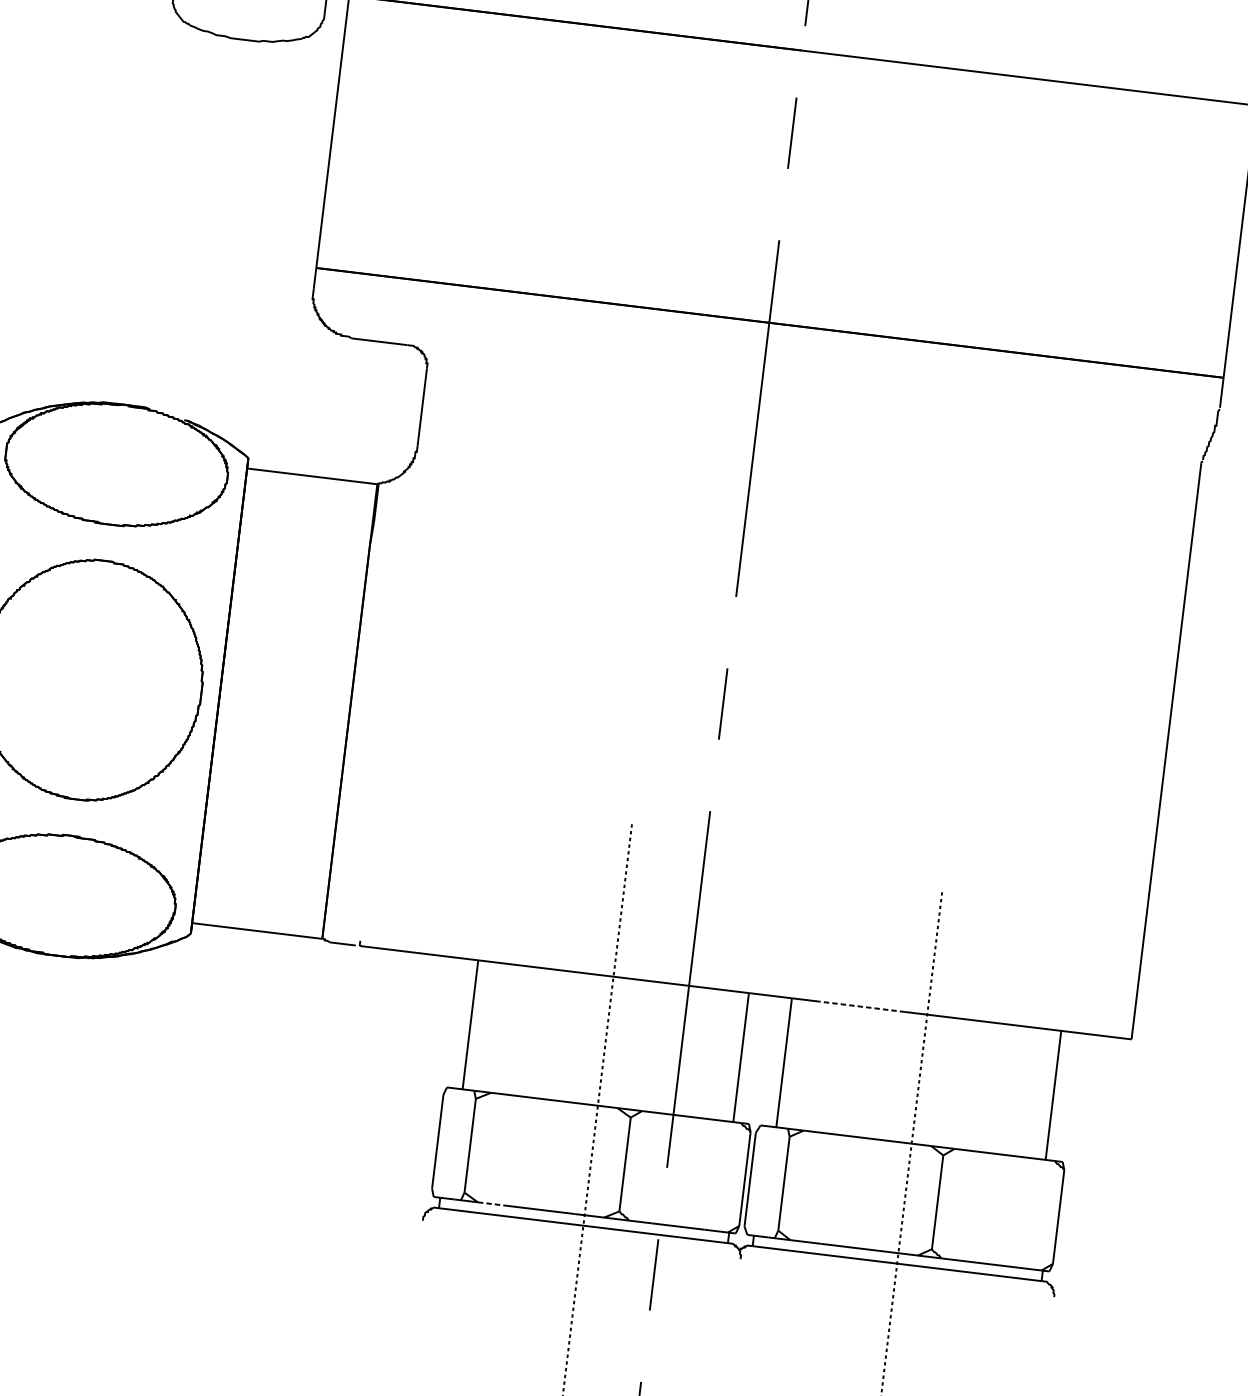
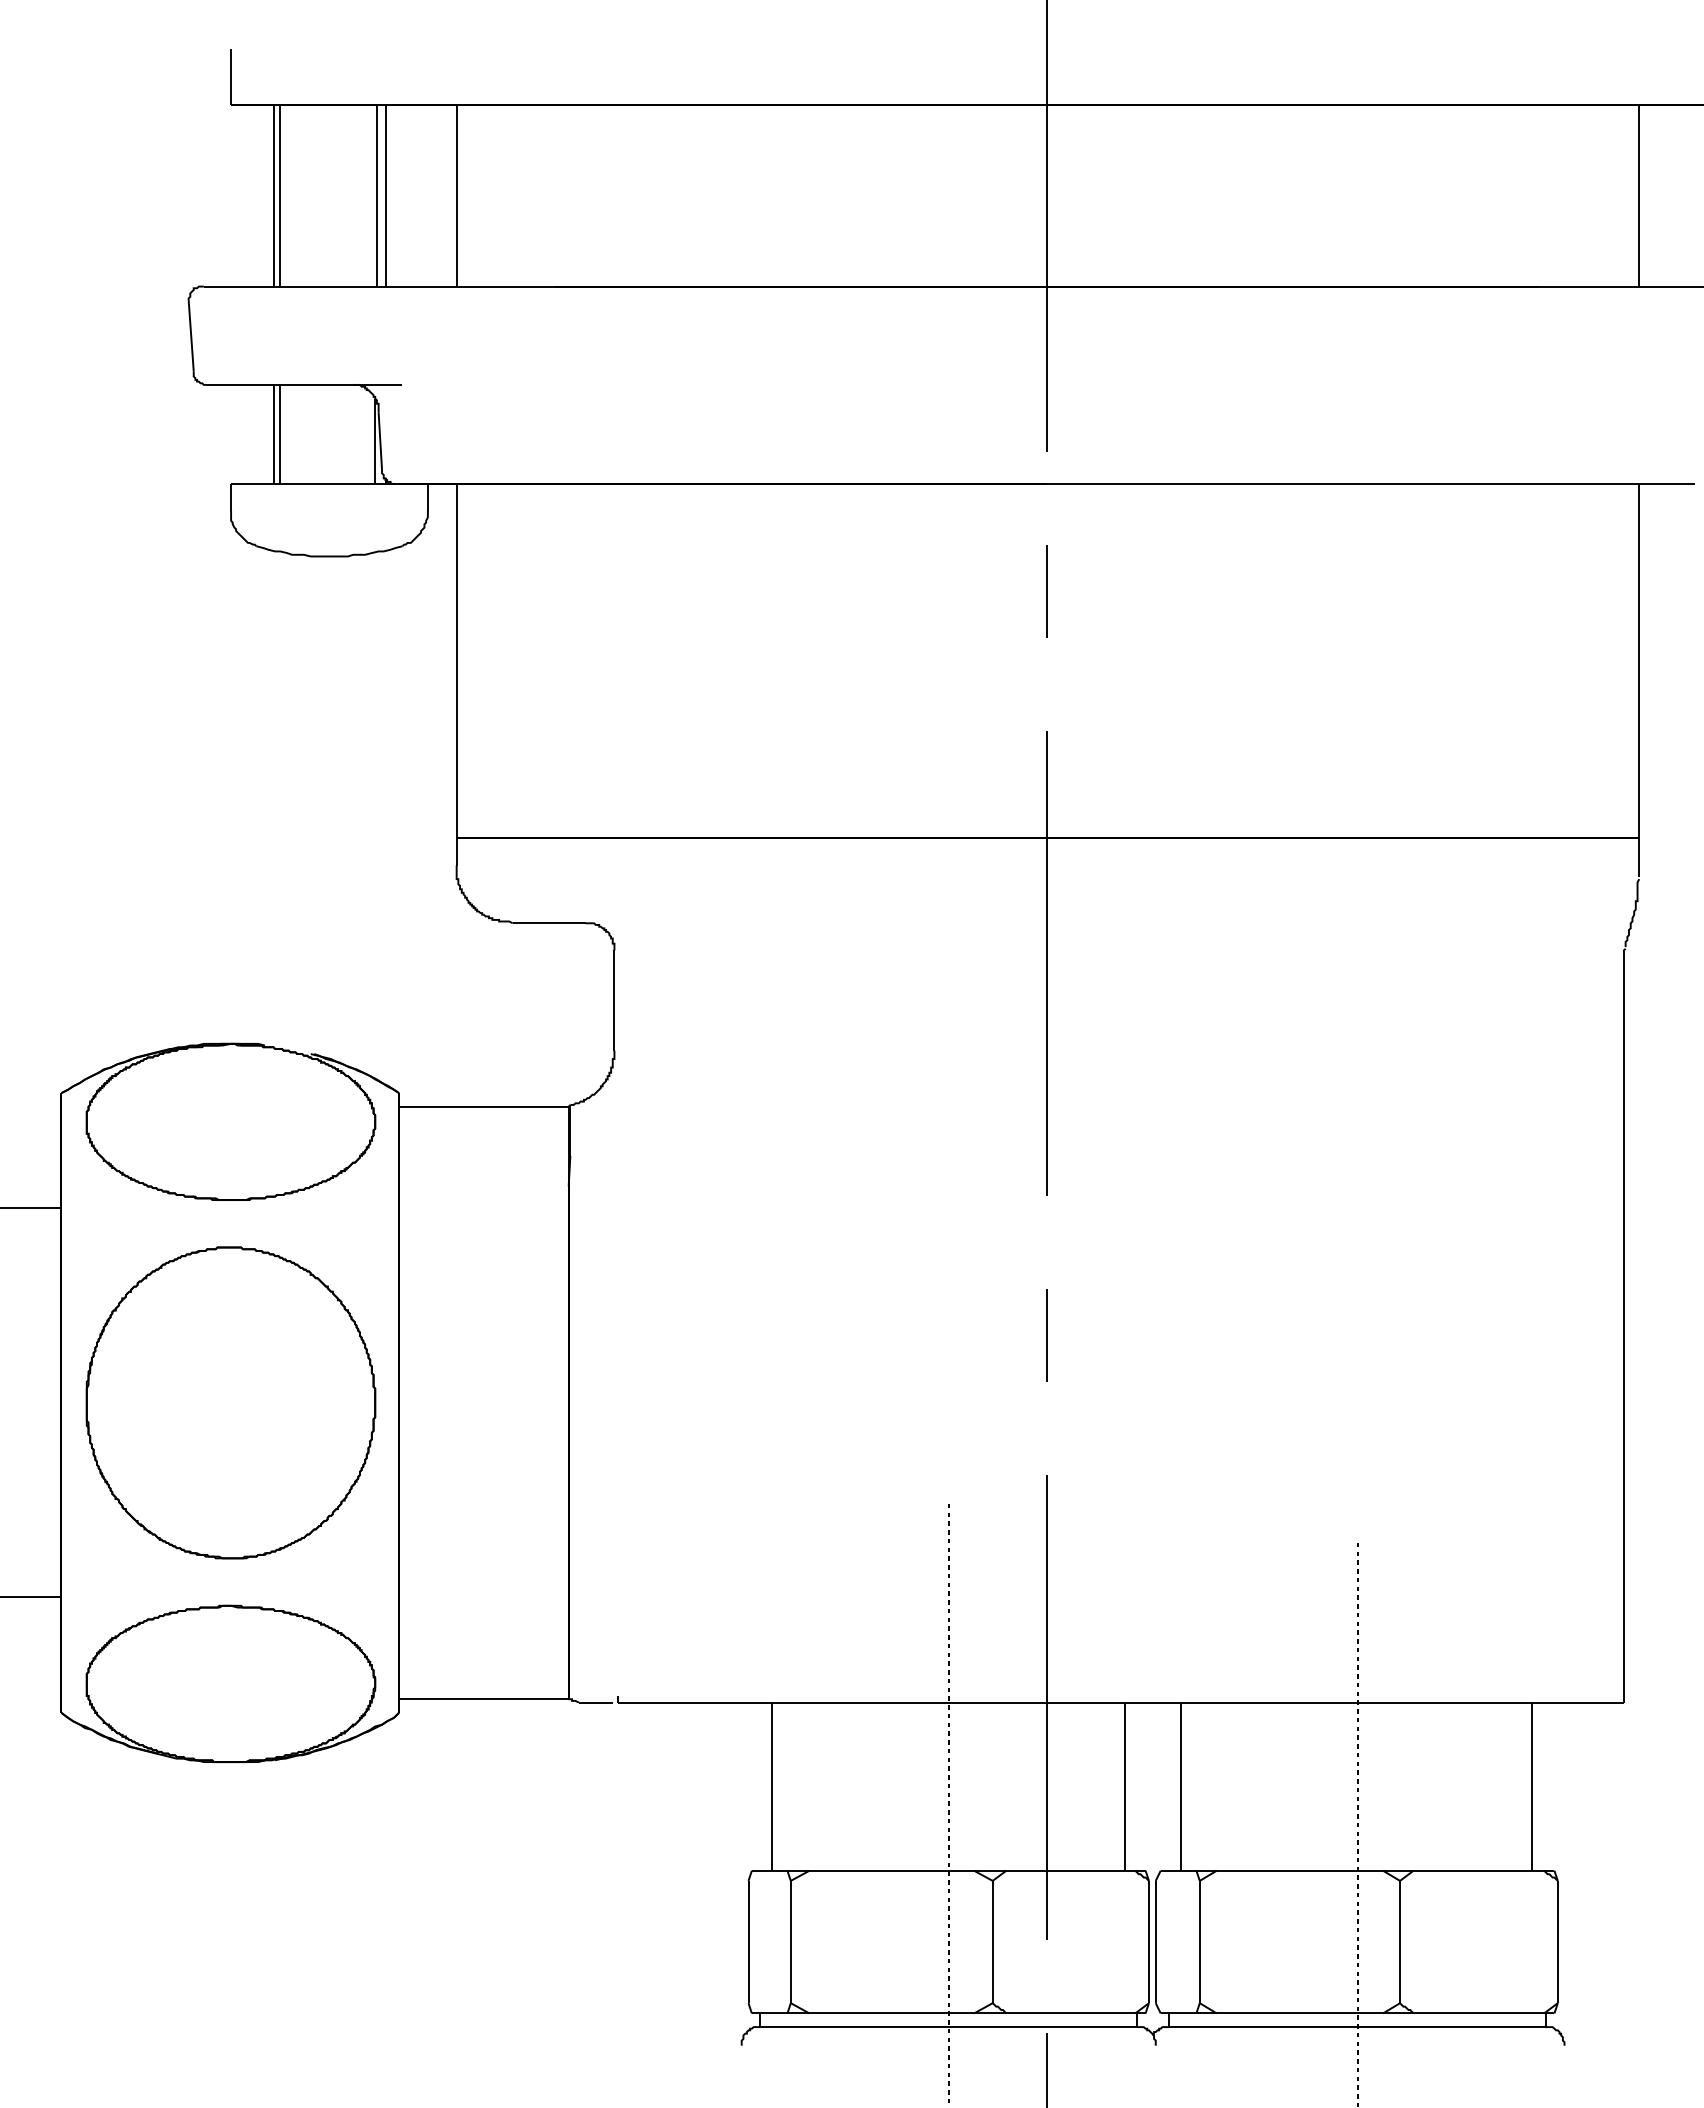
line: (861, 1006) -> (1272, 1702), dashed -> solid
line: (493, 1204) -> (829, 2013), dashed -> solid

